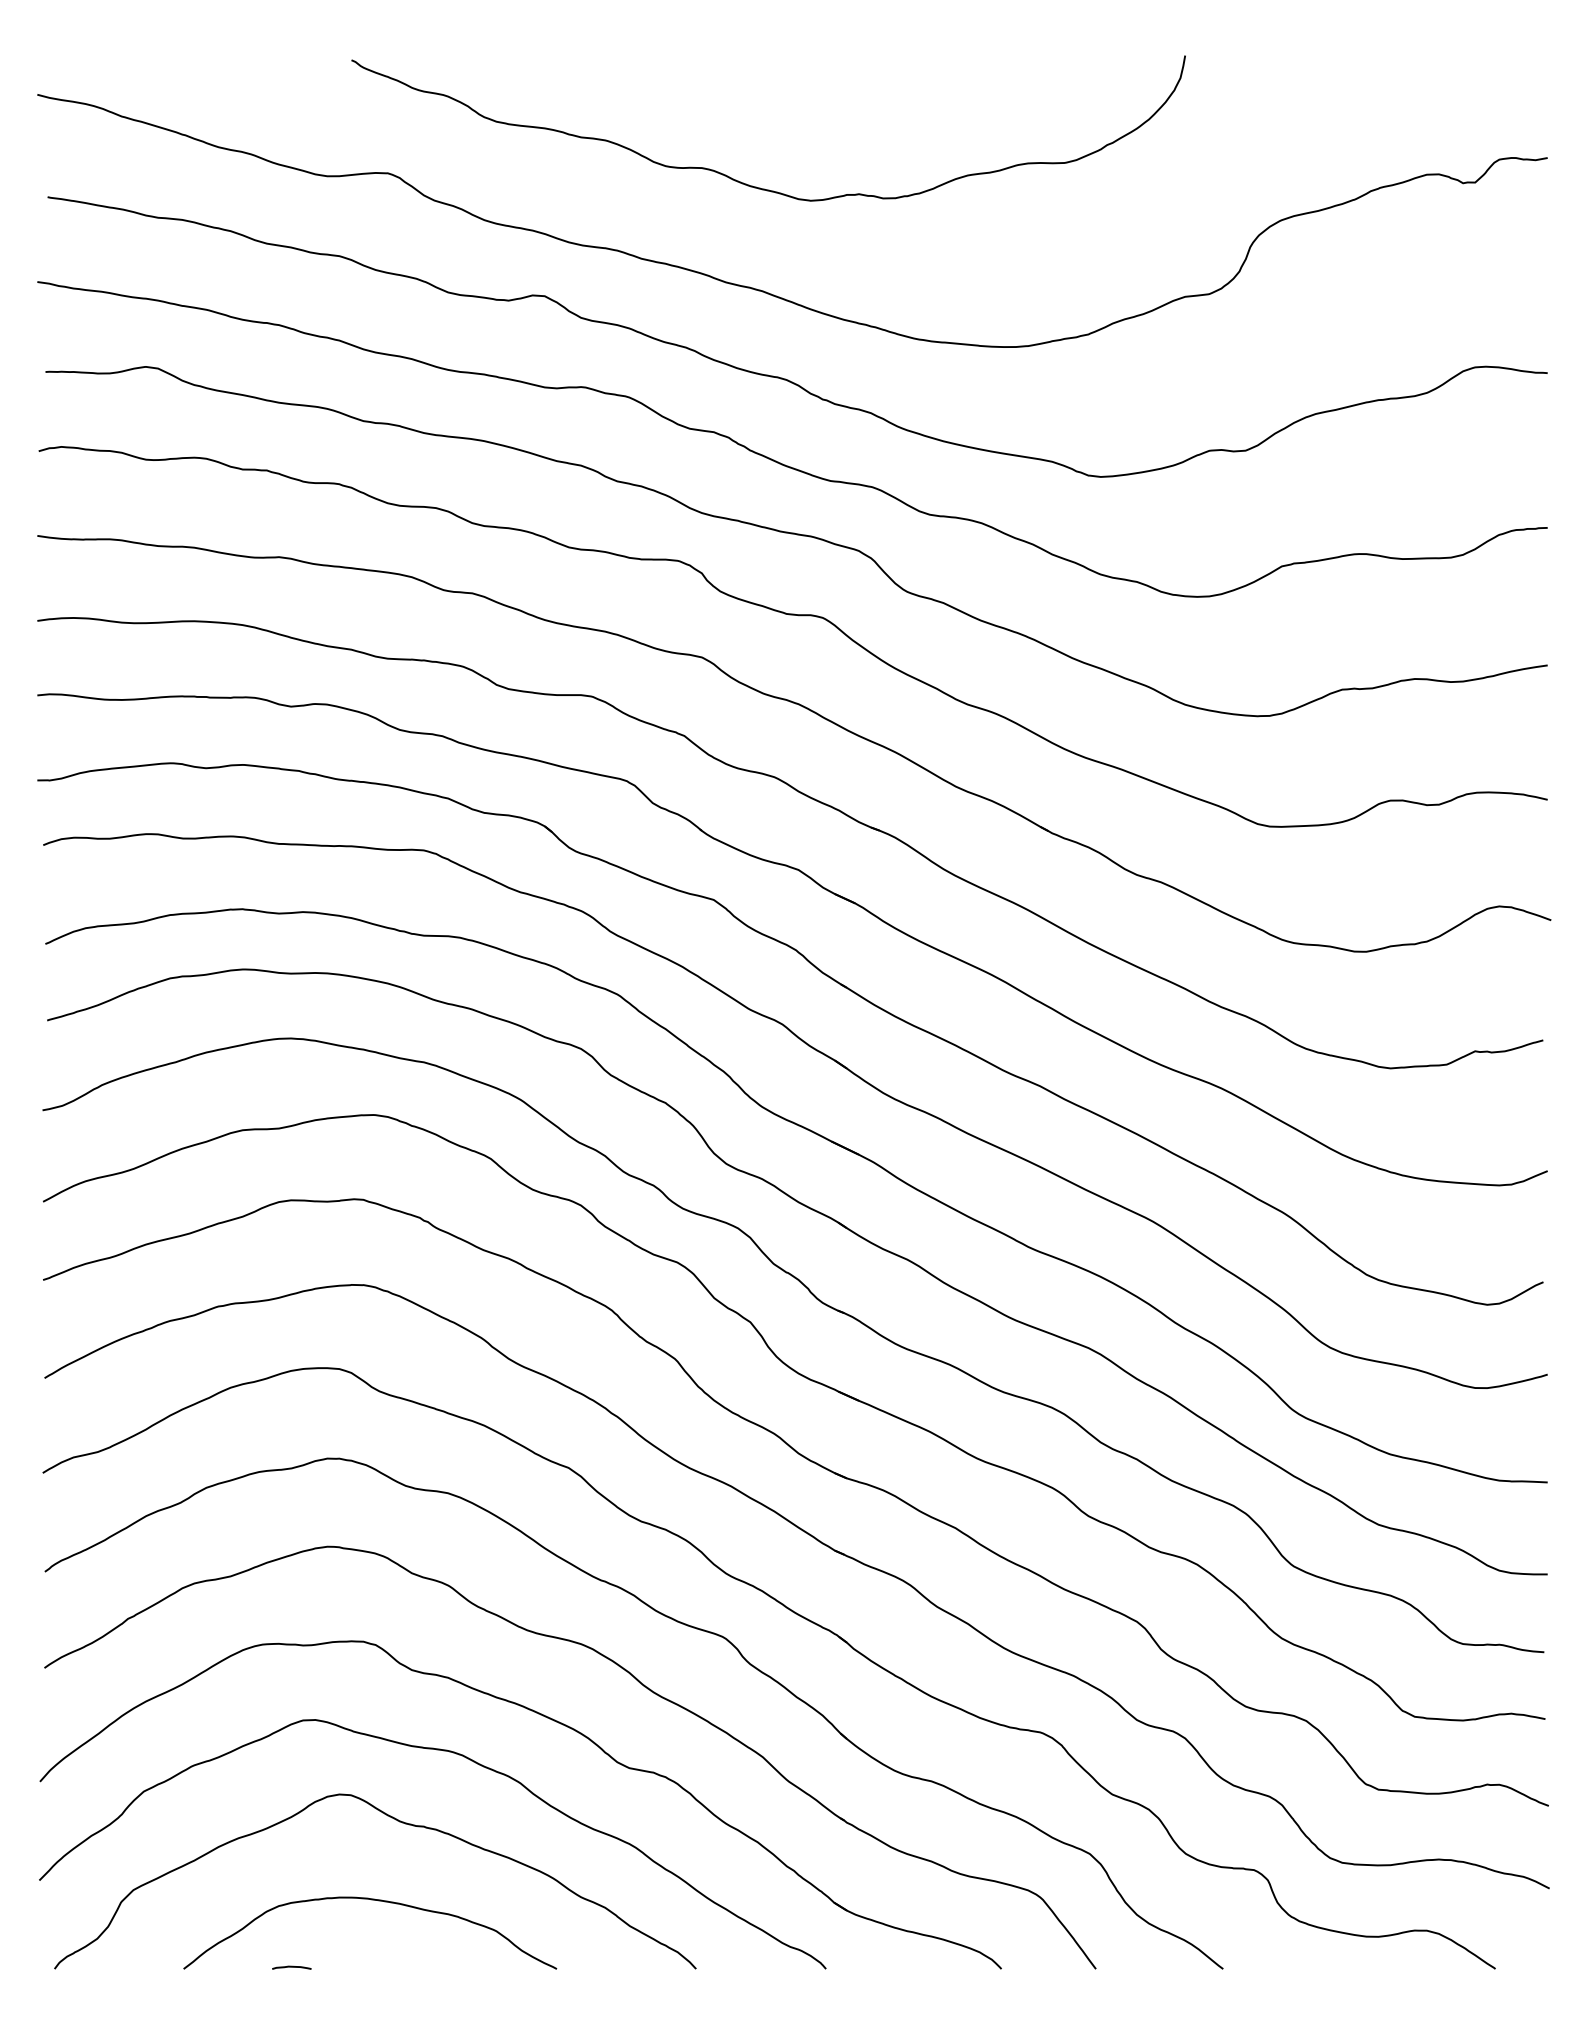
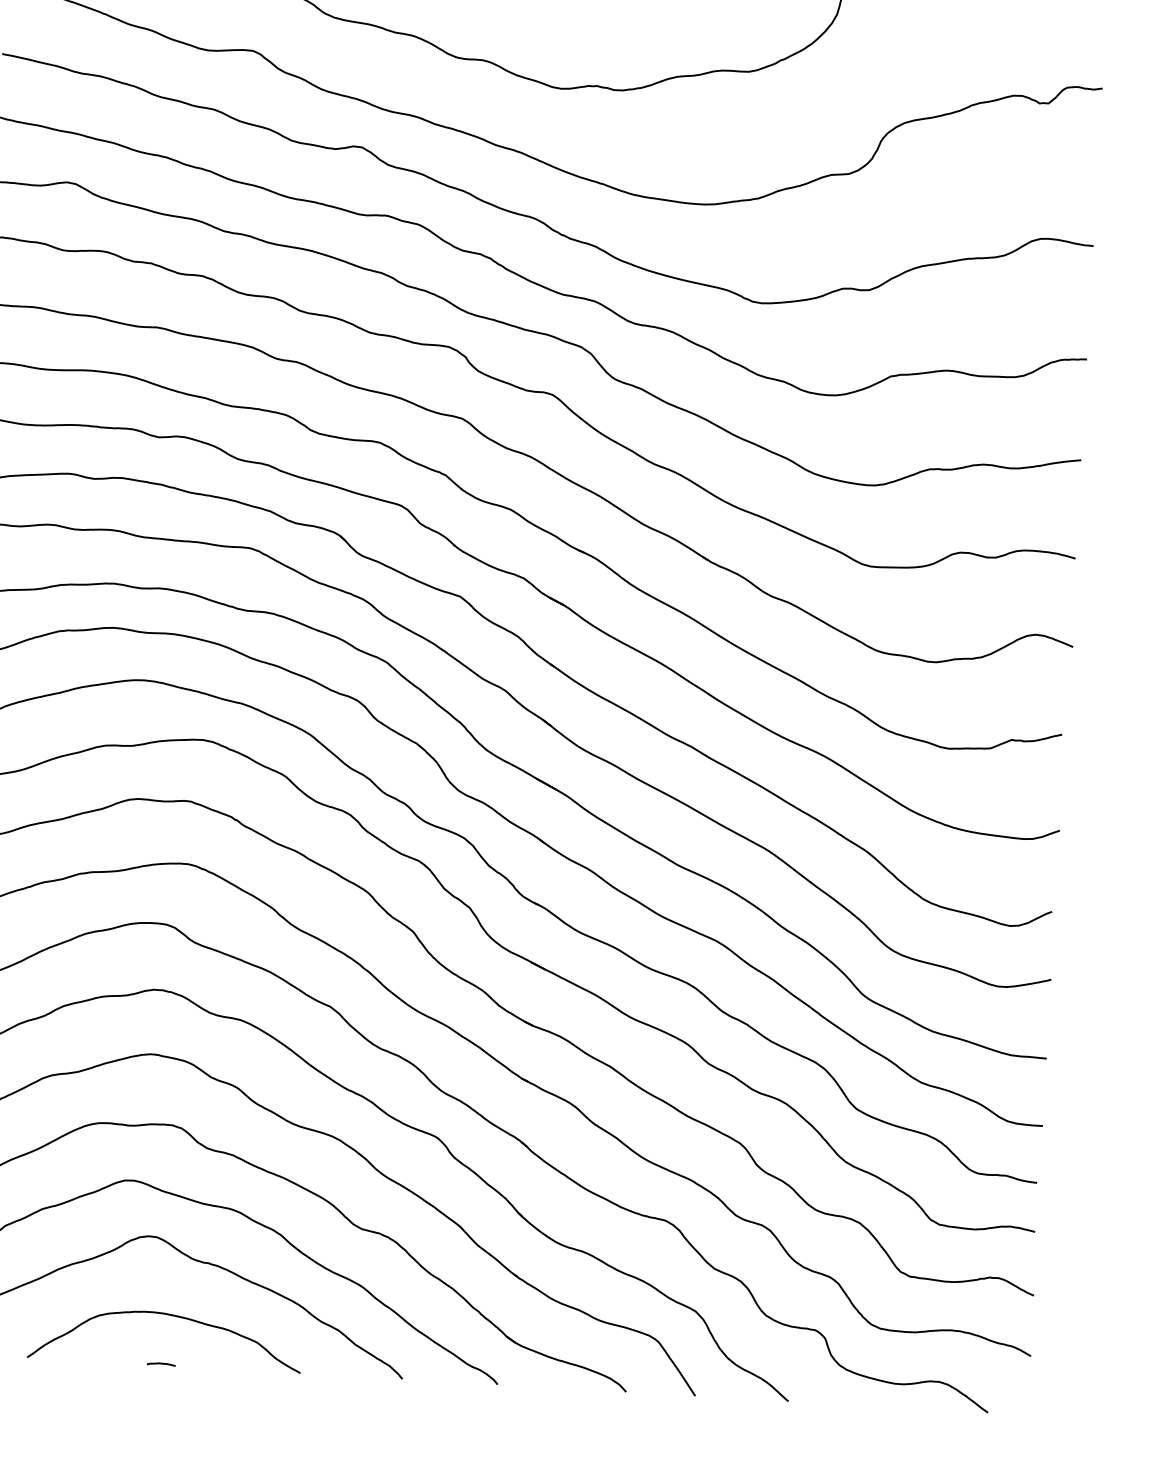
curve: (291, 1967) -> (161, 1364), moved

